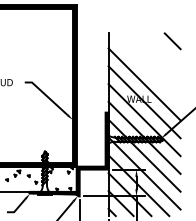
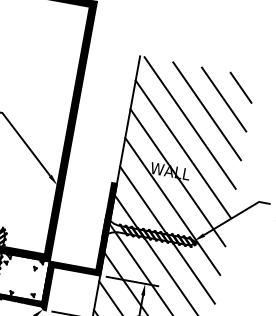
line: (163, 50) -> (223, 99), added
line: (154, 58) -> (206, 110), added
line: (145, 67) -> (189, 122), added

